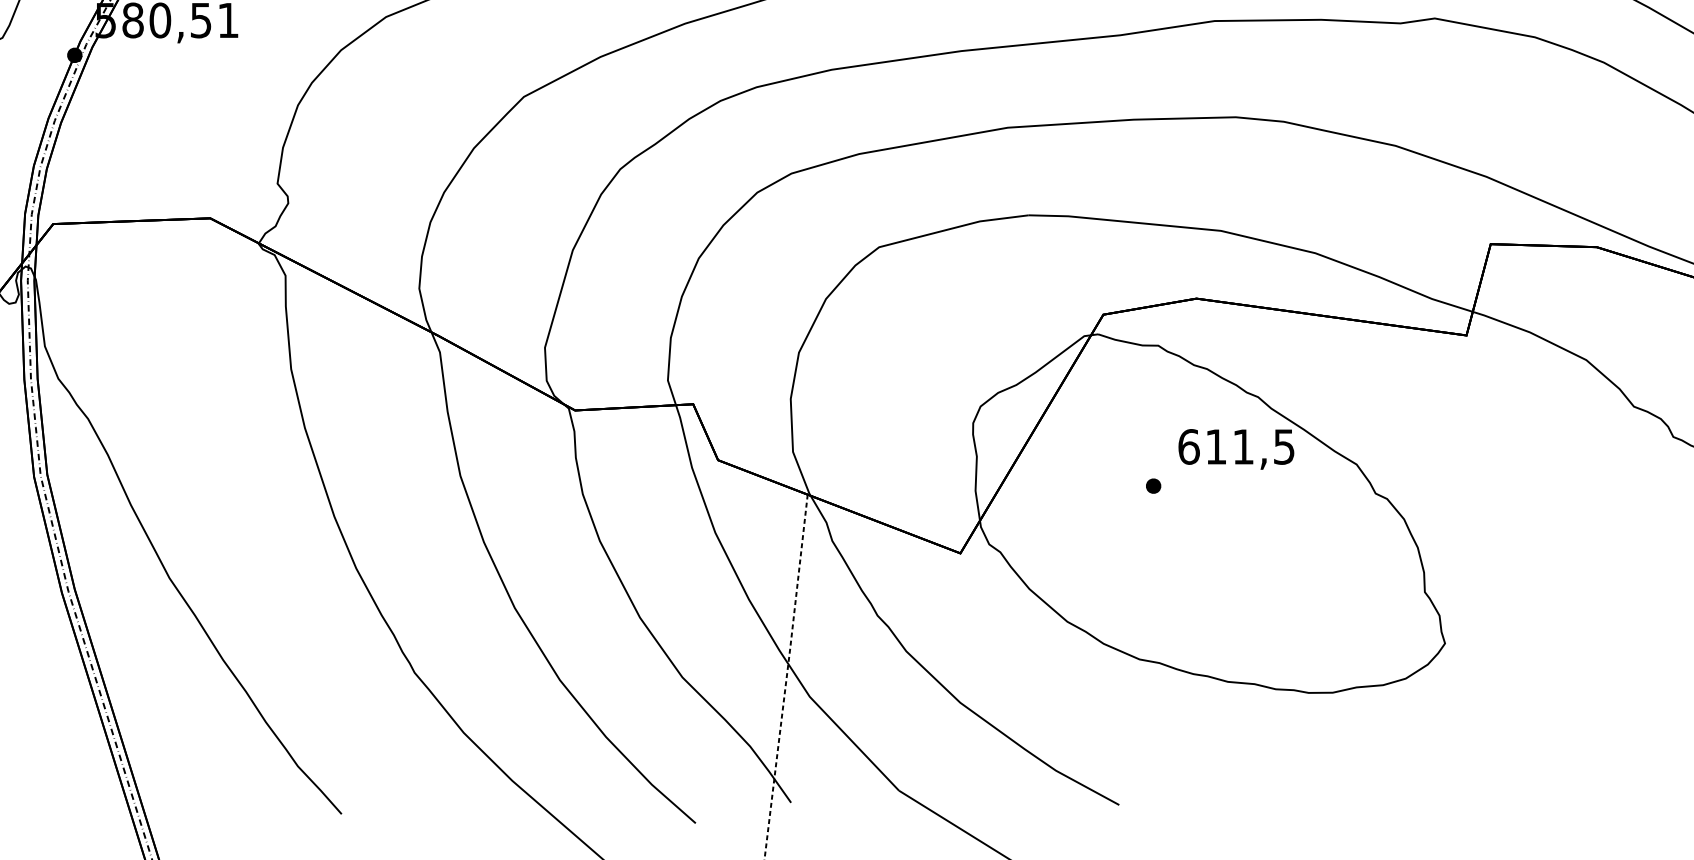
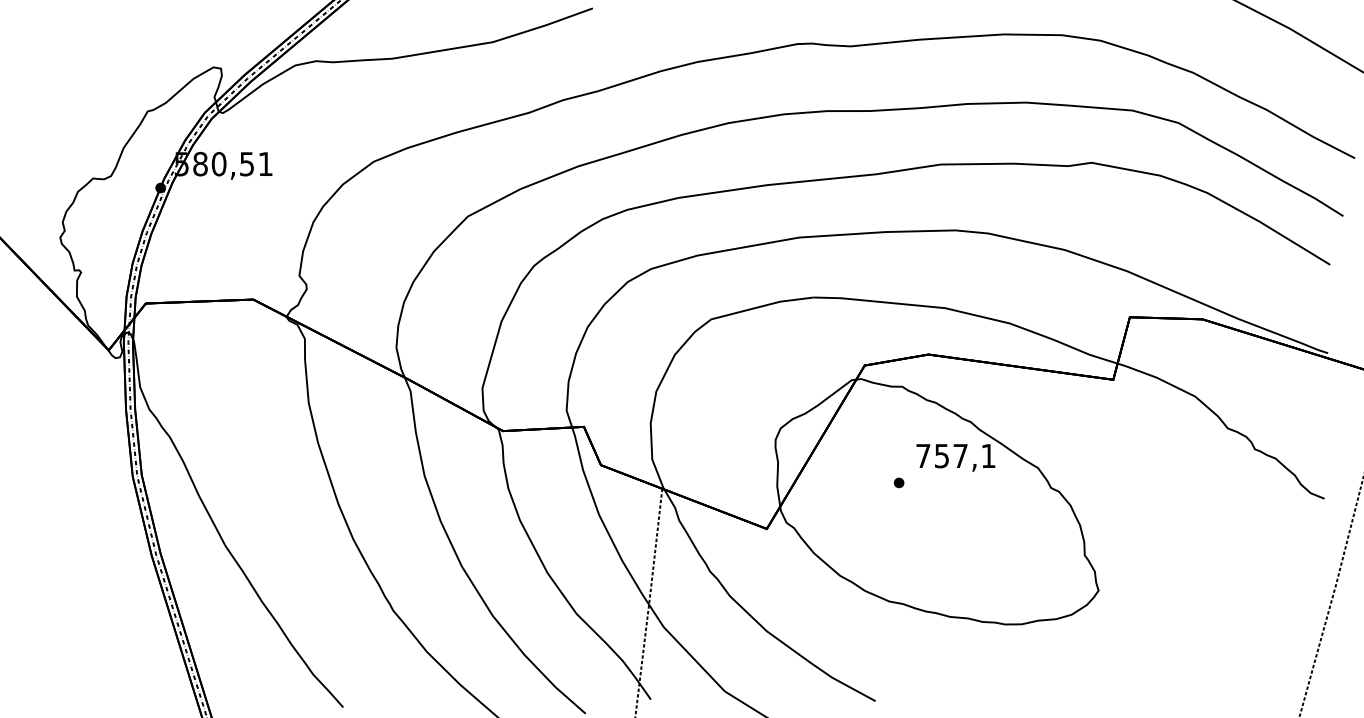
text: (1235, 446) -> (955, 455), 611,5 -> 757,1

